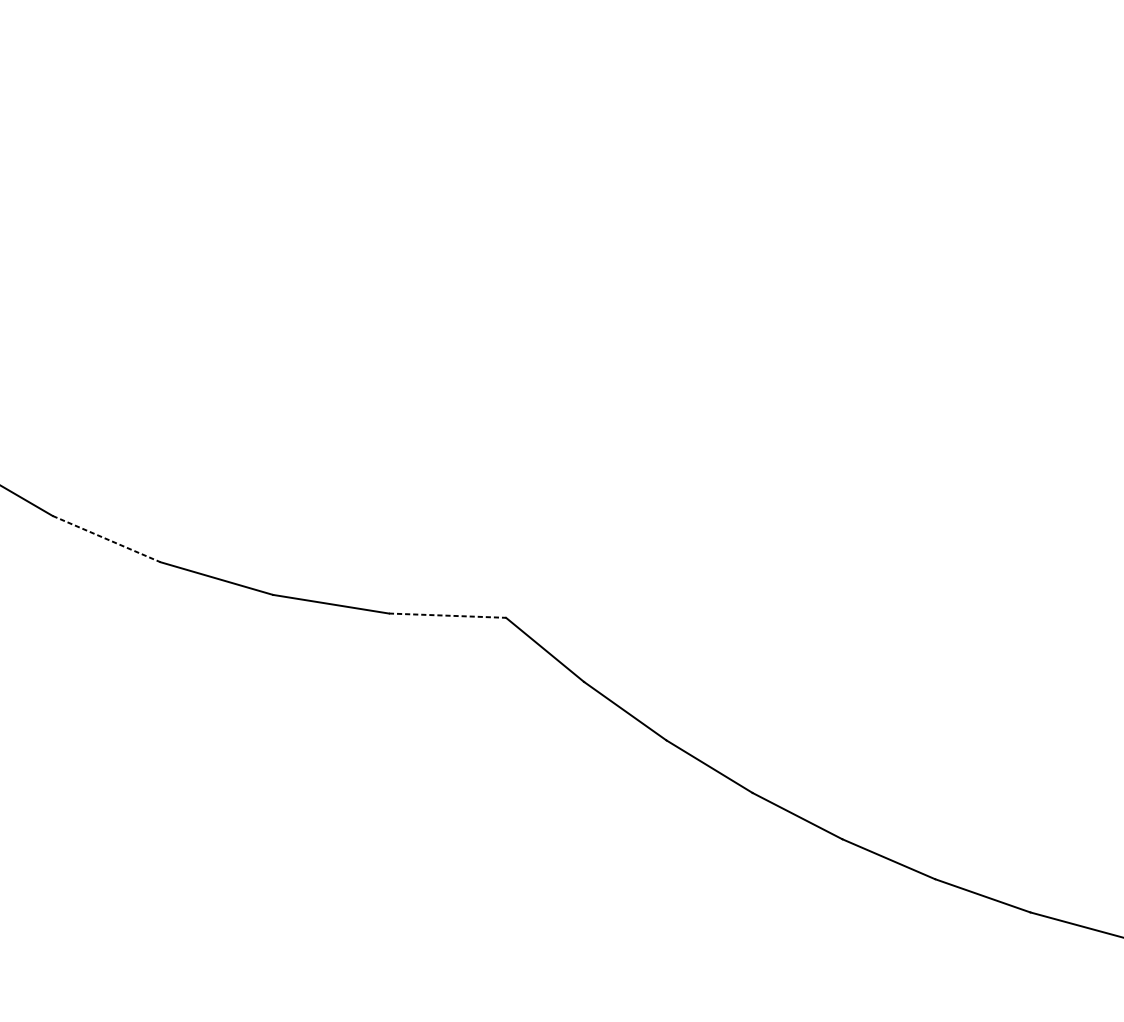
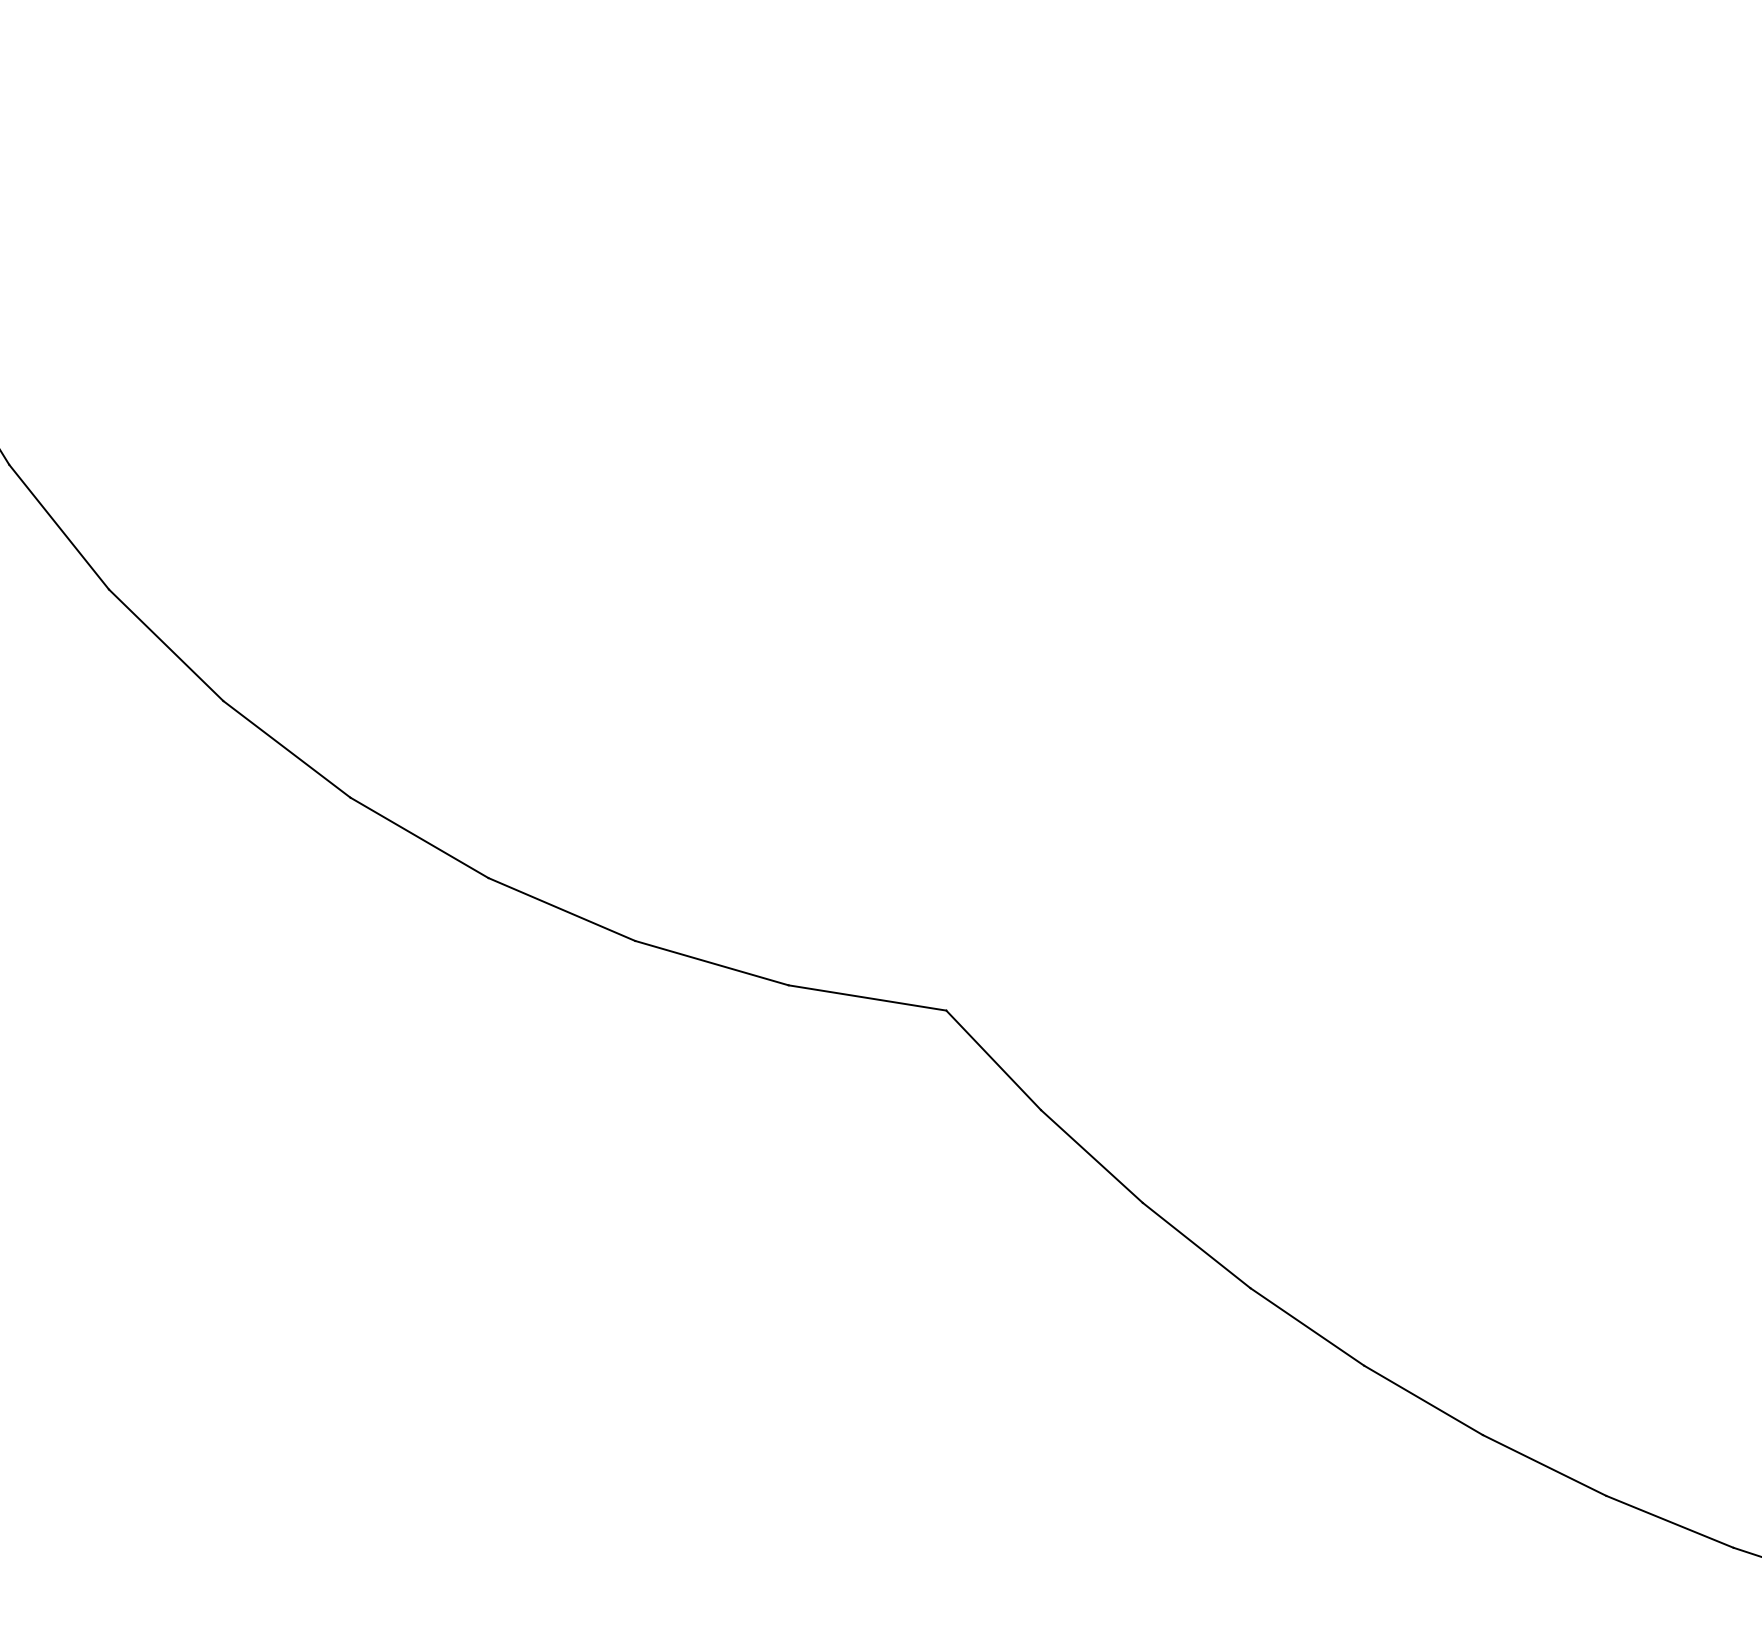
line: (106, 538) -> (419, 837), dashed -> solid
line: (447, 615) -> (867, 997), dashed -> solid

